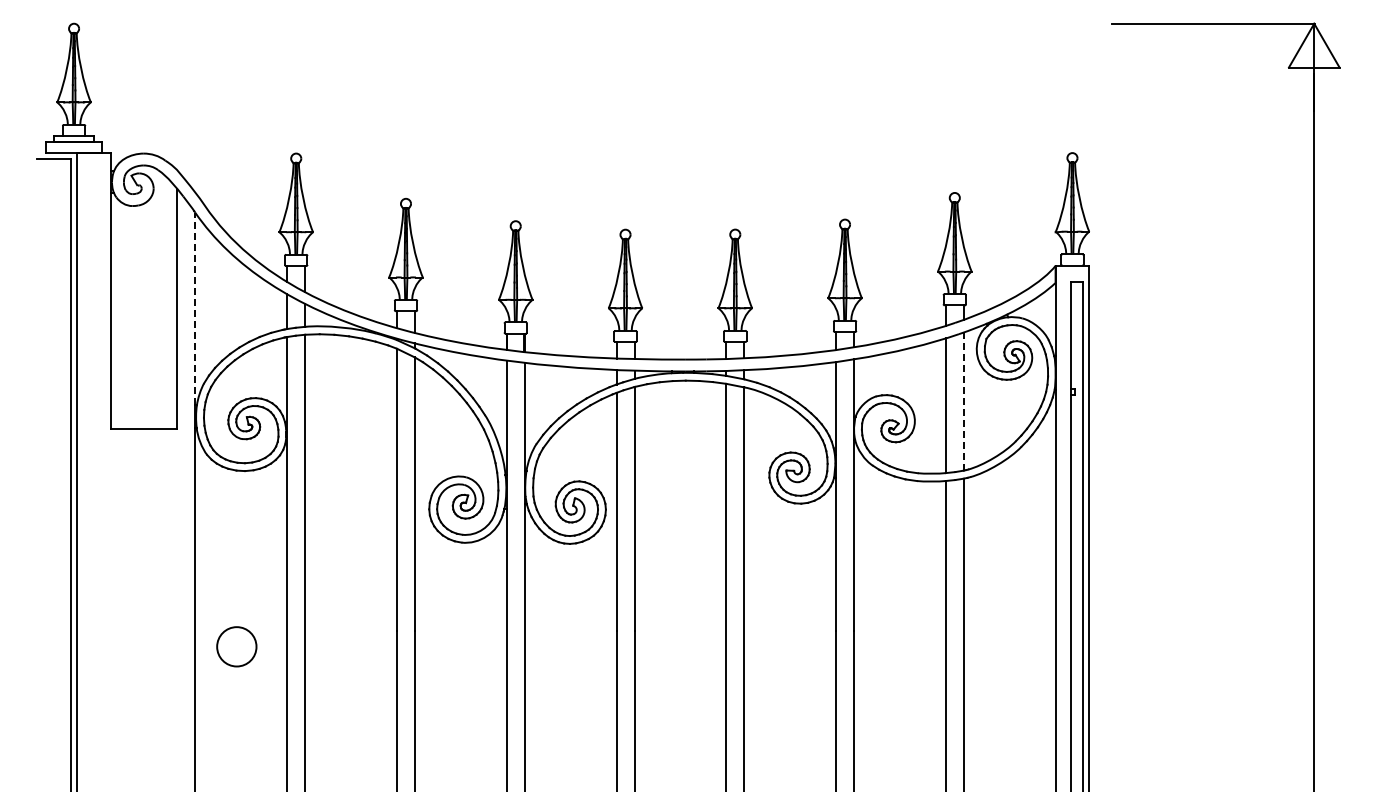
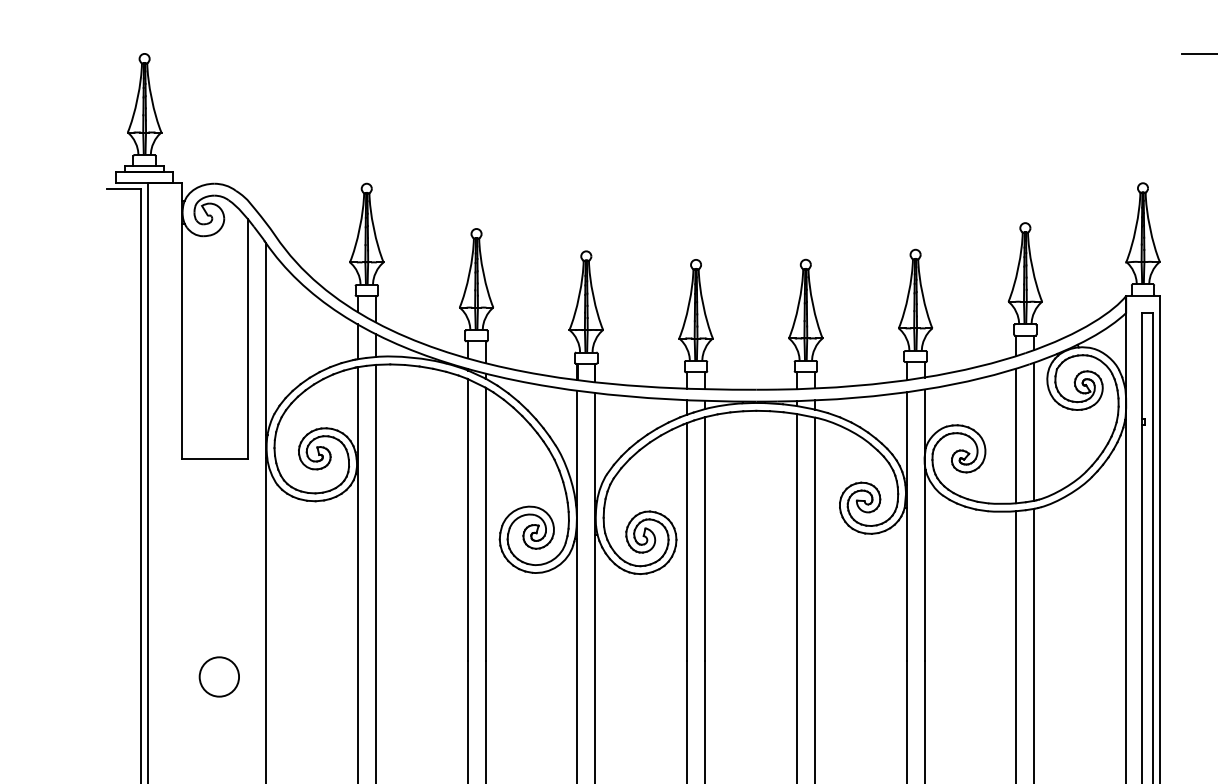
line: (195, 308) -> (266, 338), dashed -> solid
line: (963, 401) -> (1034, 431), dashed -> solid
circle: (236, 646) -> (219, 676), moved

